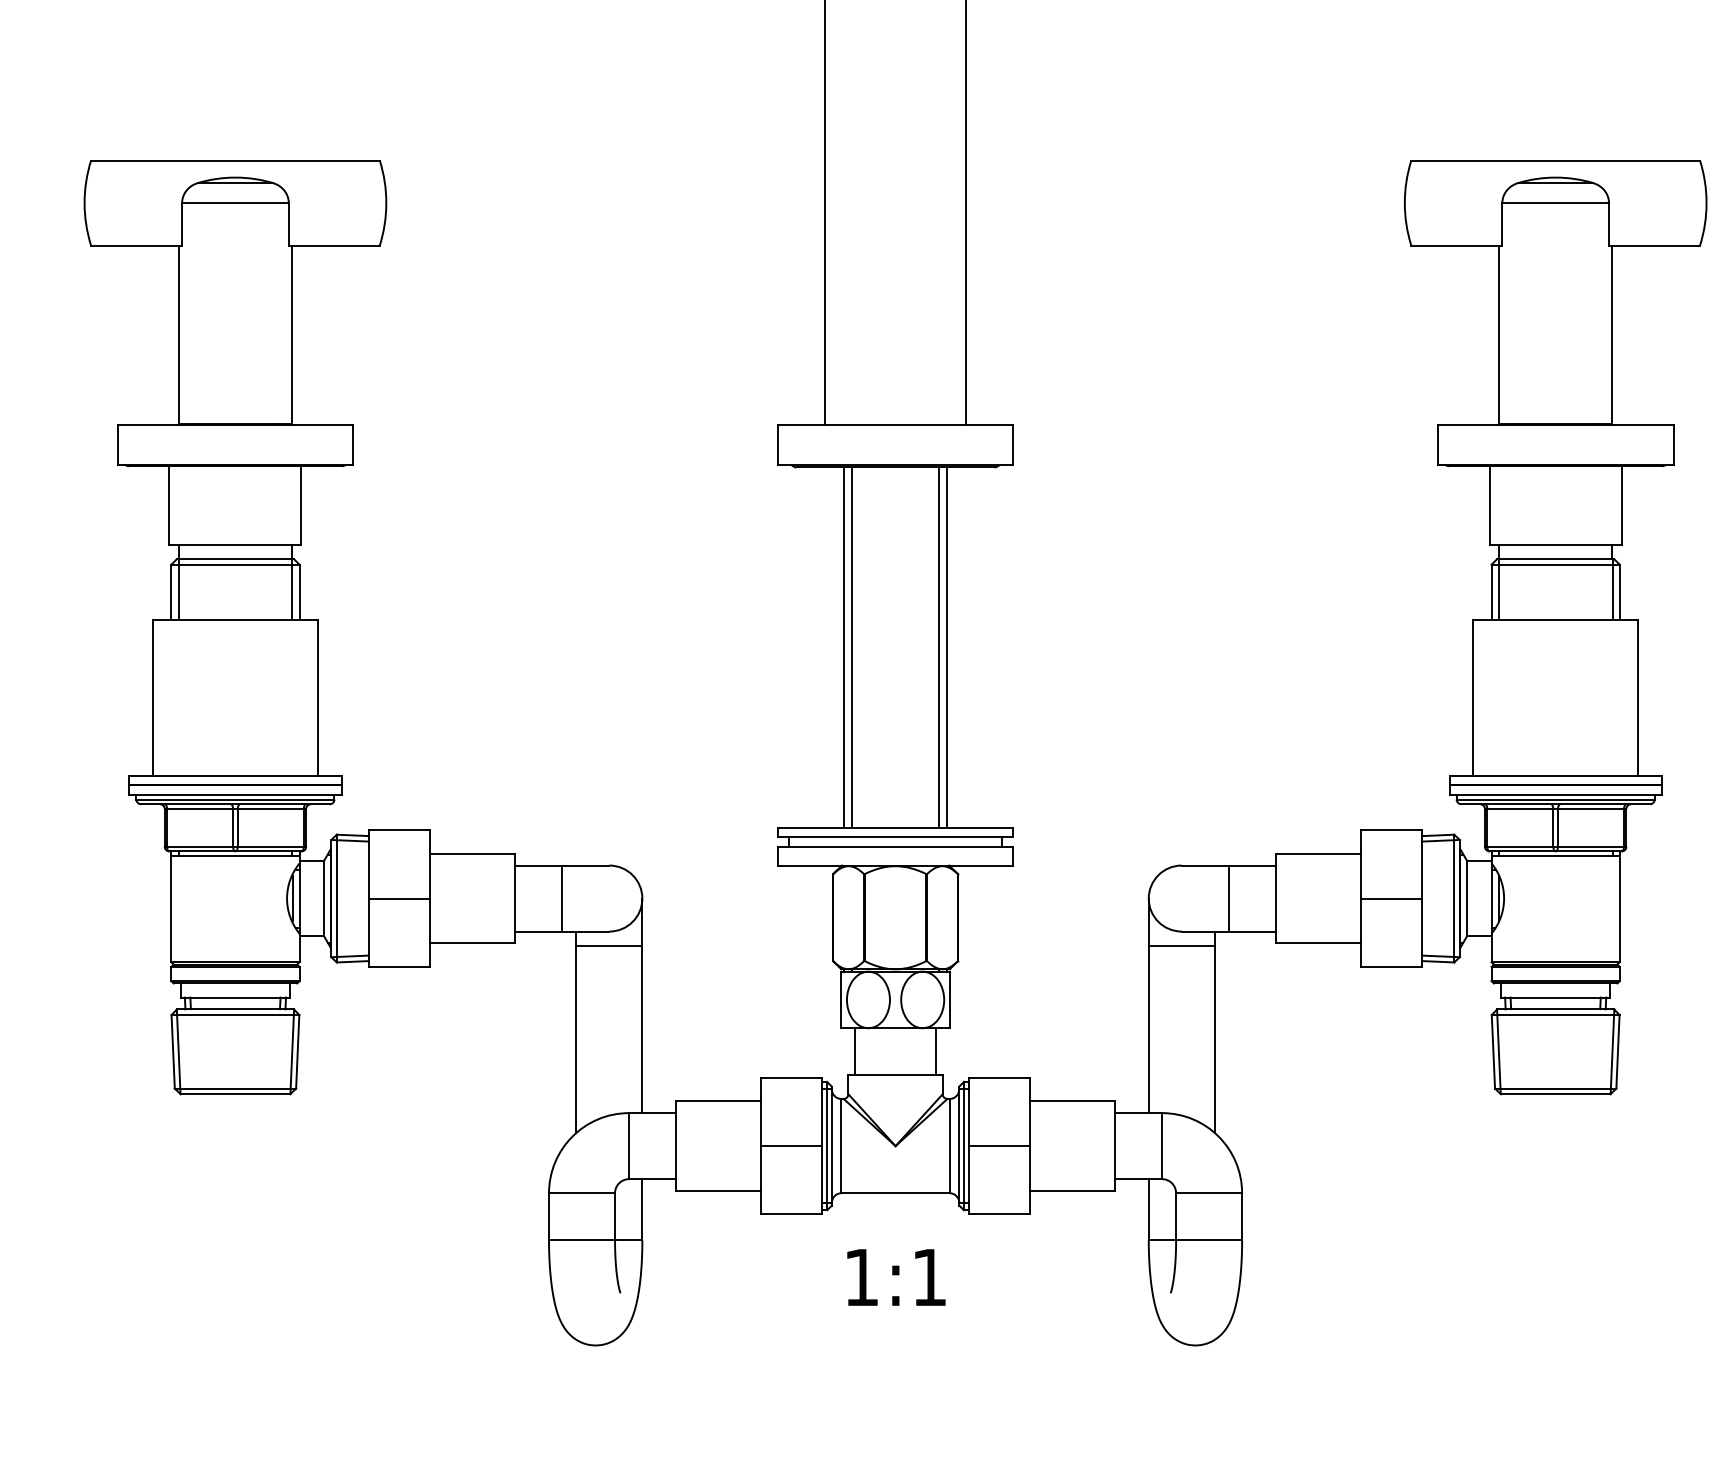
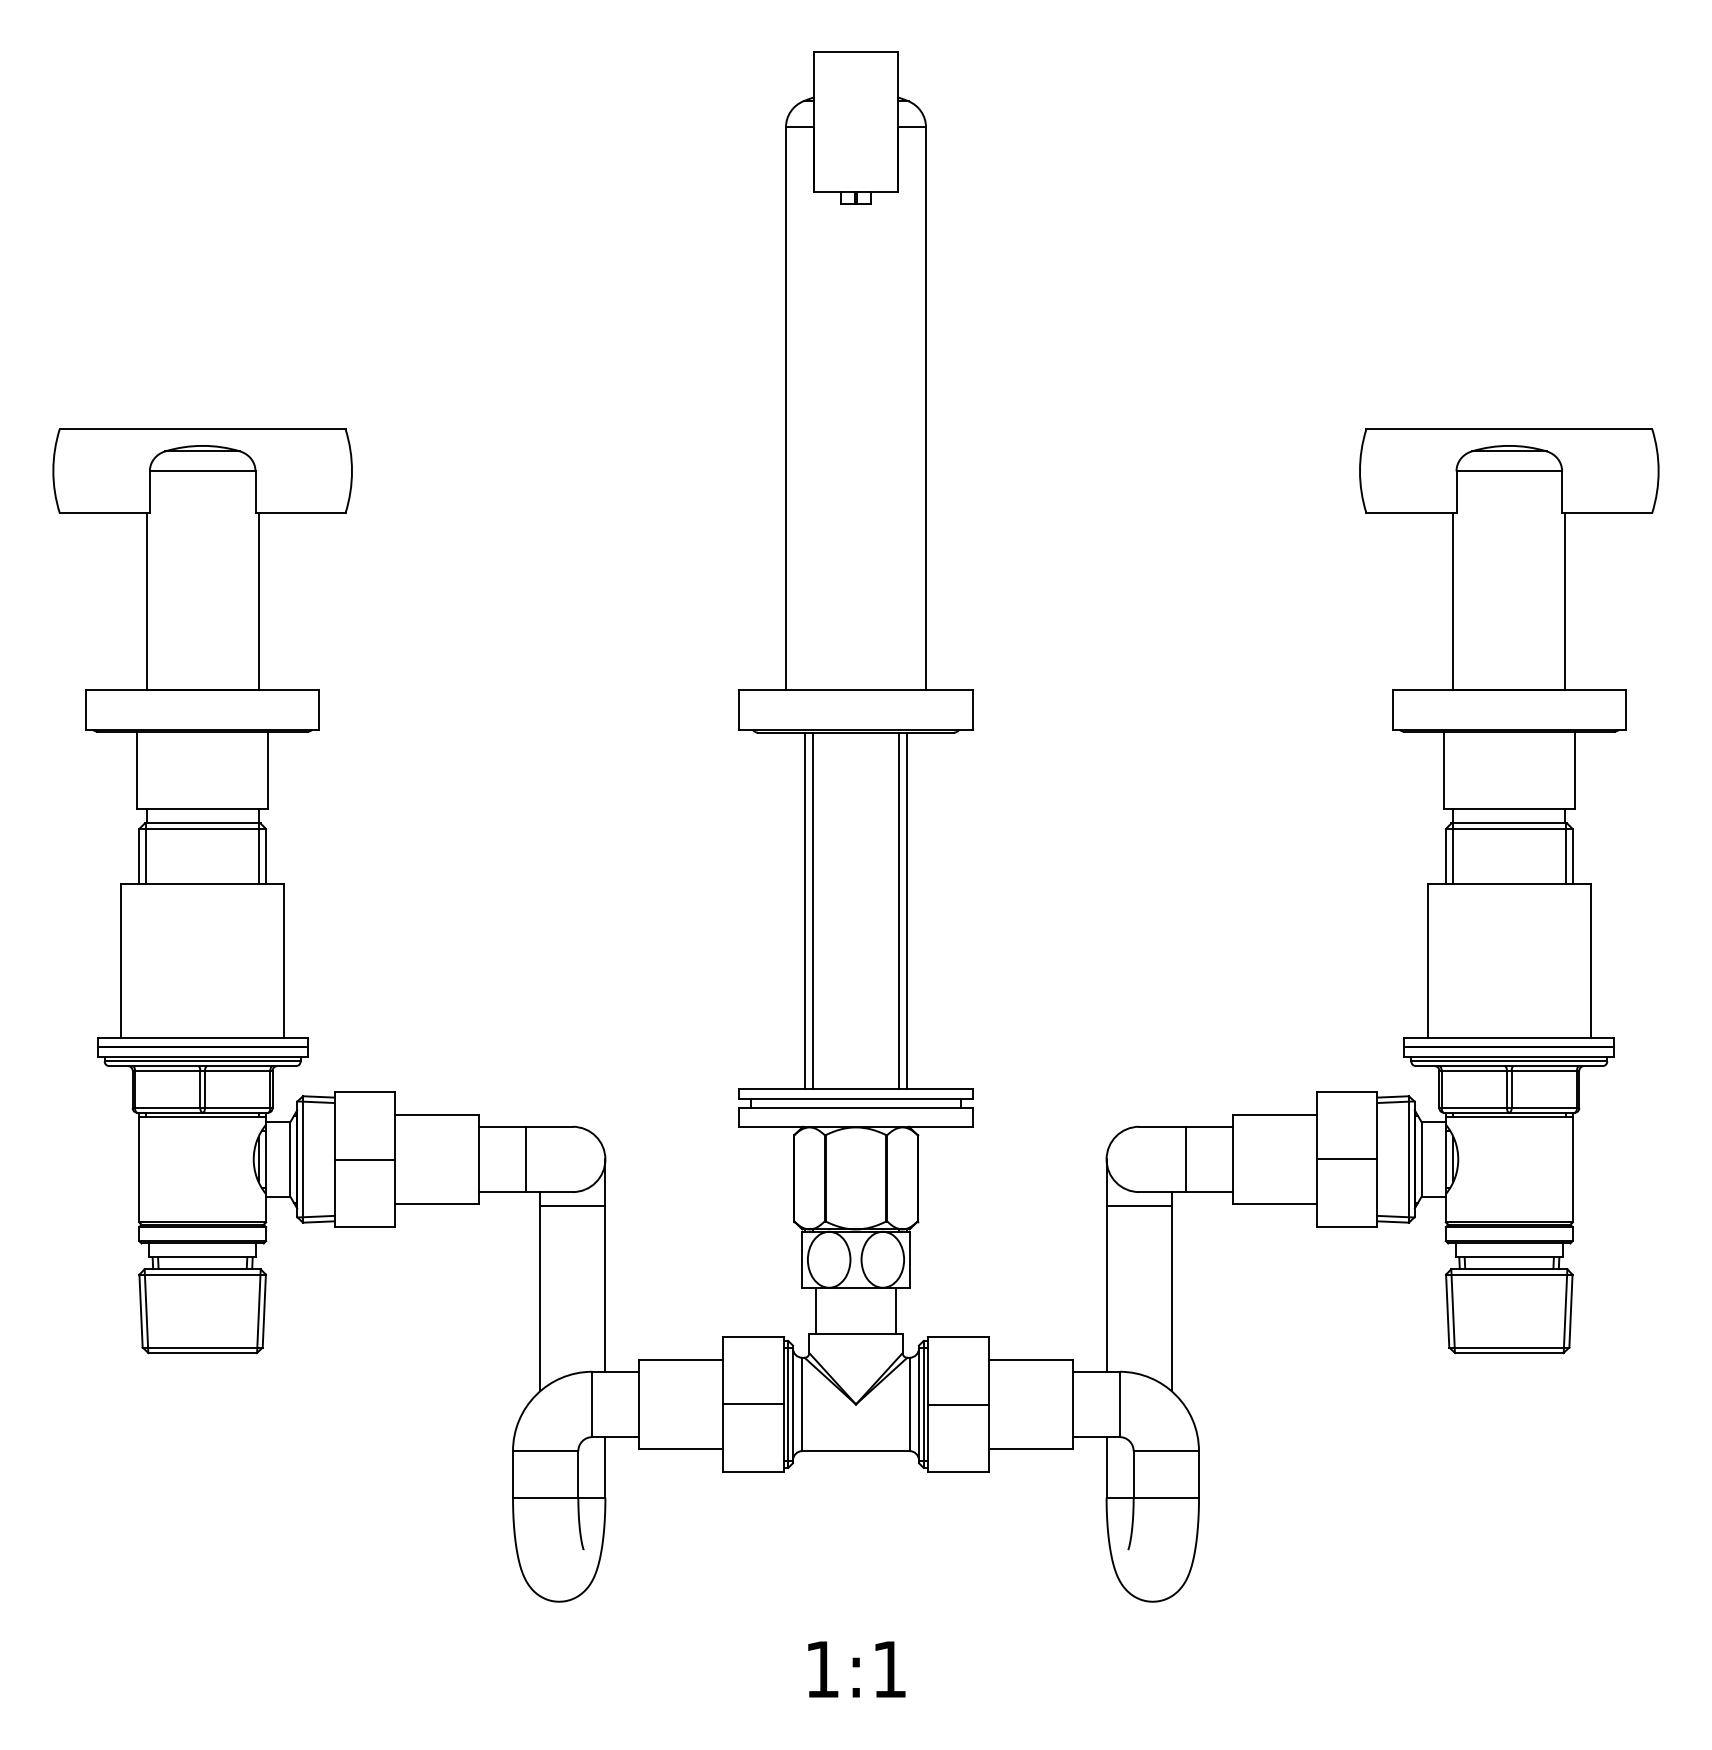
text: (896, 1277) -> (856, 1669), moved

